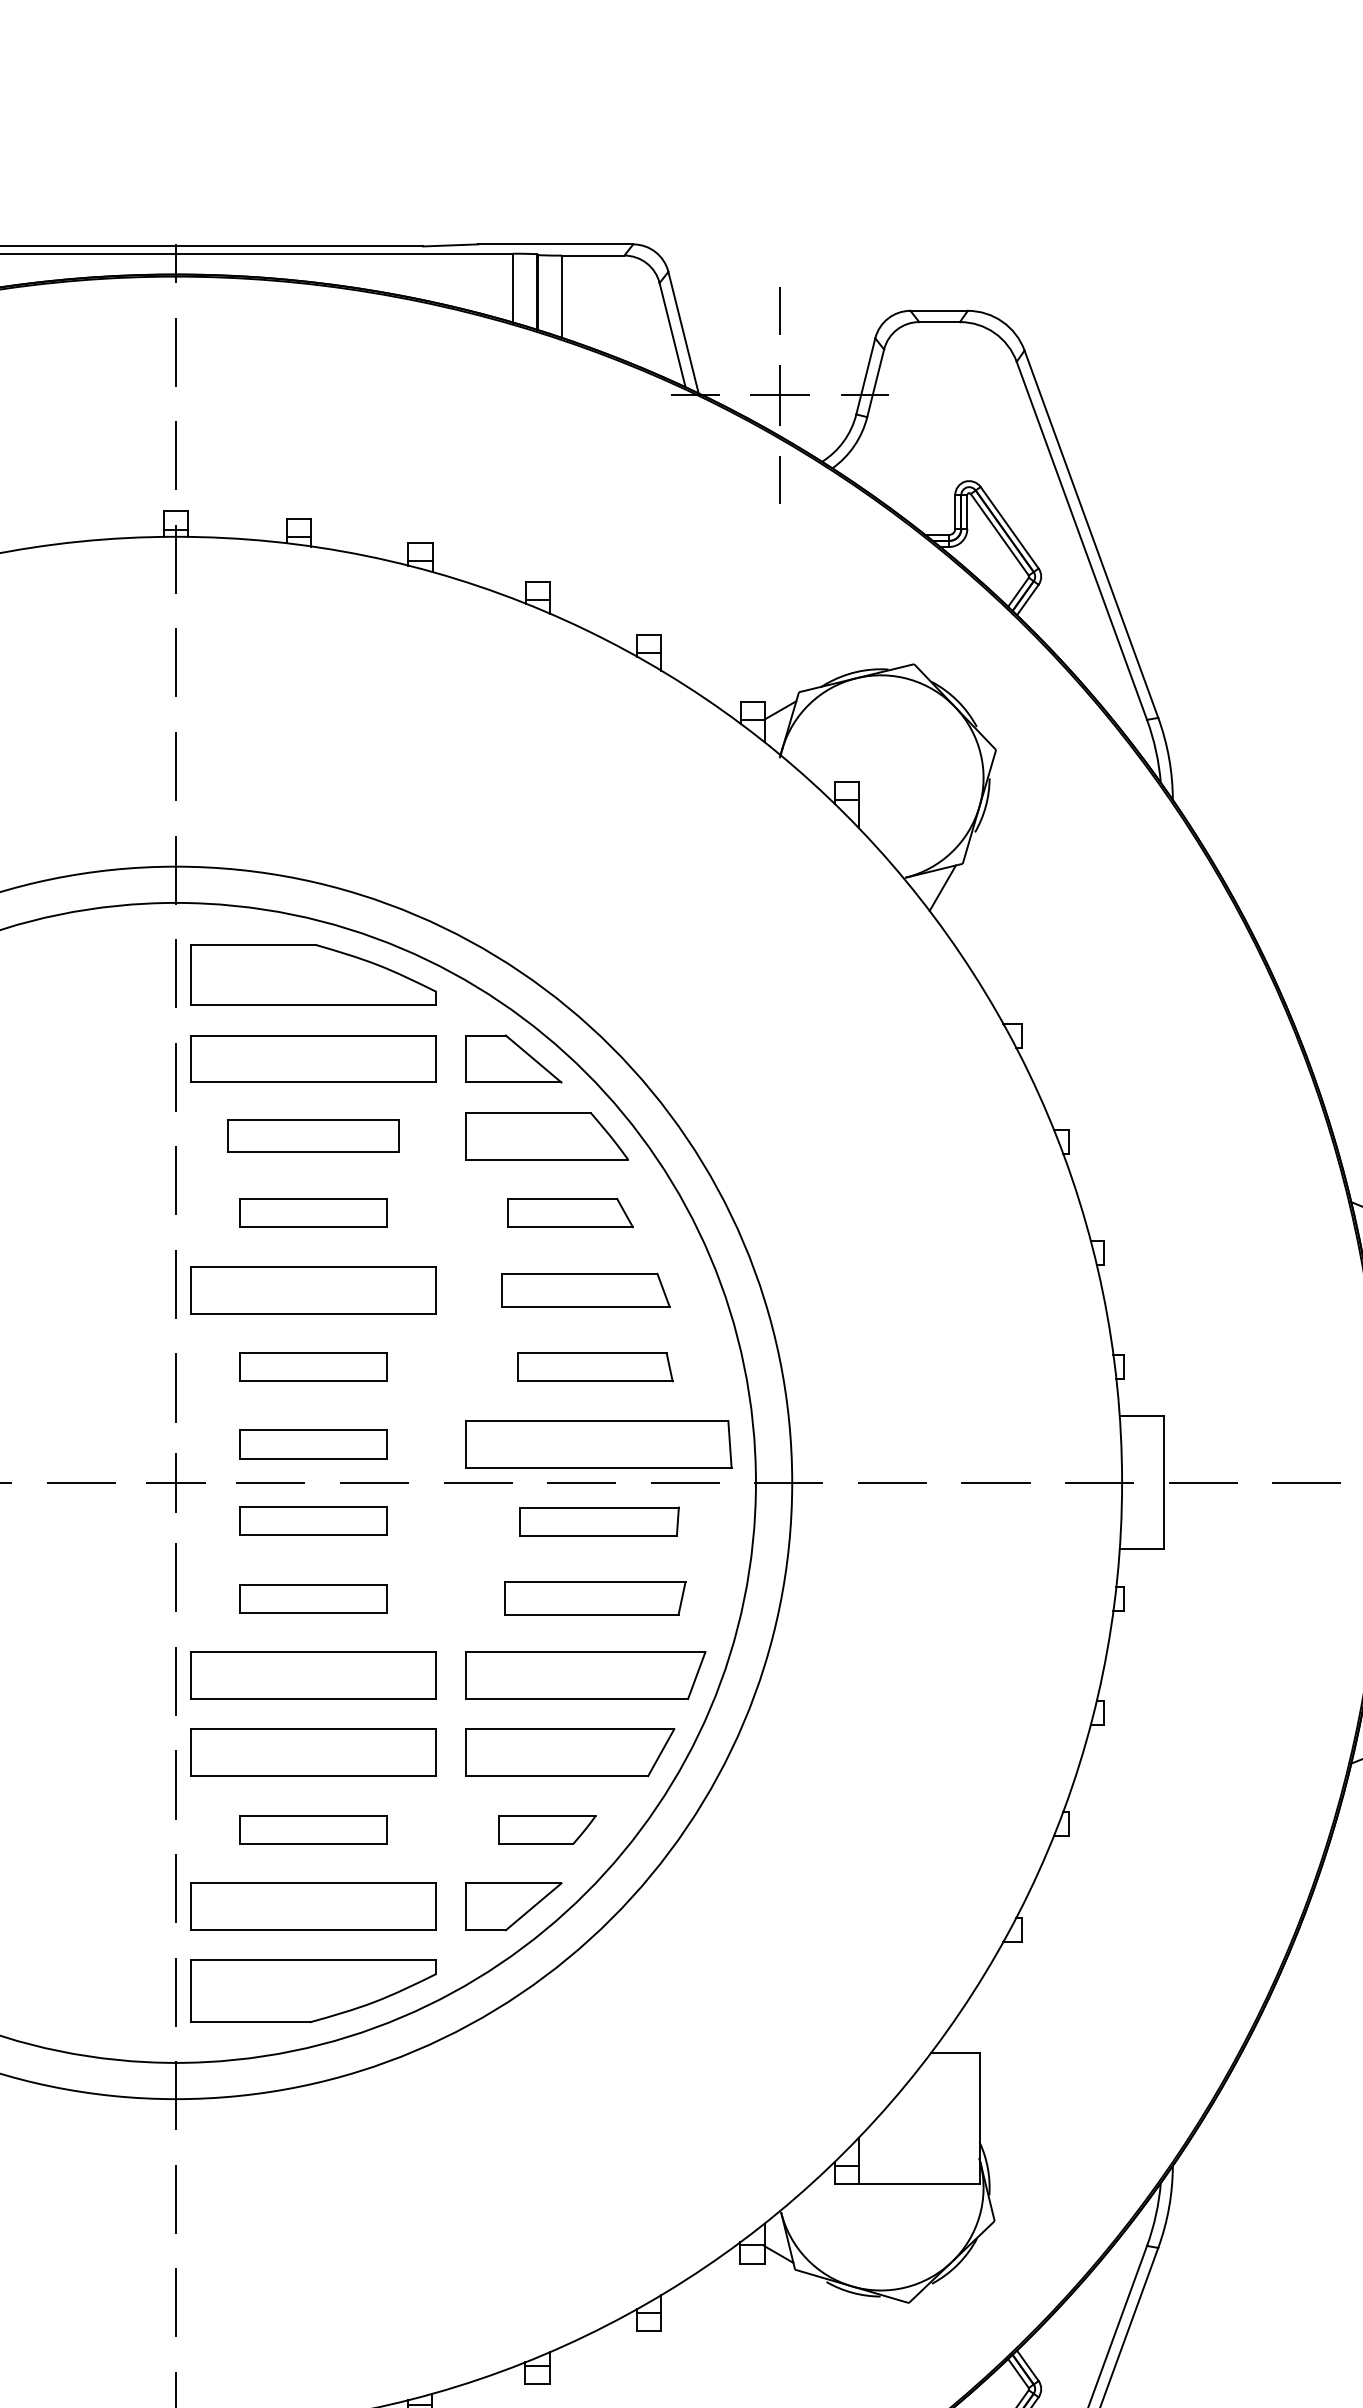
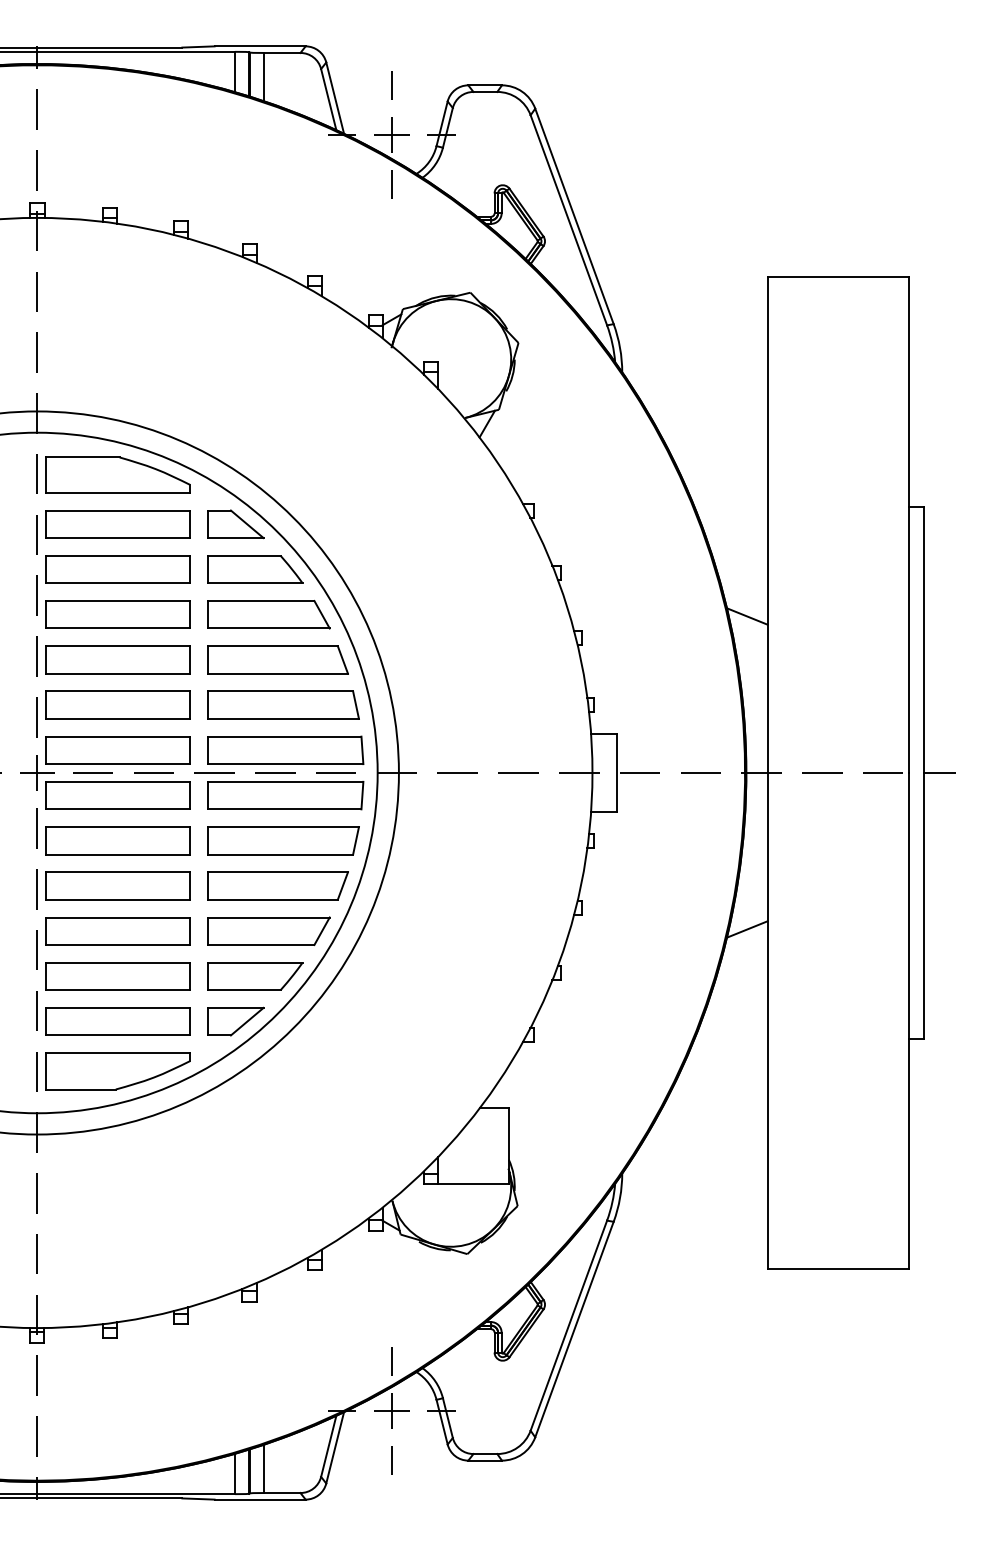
part: (312, 1136) -> (117, 569), size x1.43
part: (312, 1212) -> (117, 614), size x1.67
part: (569, 1212) -> (268, 614), size x1.67
part: (585, 1289) -> (277, 659), size x1.43
part: (312, 1366) -> (117, 704), size x1.67
part: (595, 1366) -> (283, 704), size x1.67
part: (312, 1444) -> (117, 750), size x1.67
part: (312, 1521) -> (117, 795), size x1.67
part: (598, 1521) -> (285, 795), size x1.67
part: (312, 1597) -> (117, 840), size x1.67
part: (595, 1597) -> (283, 840), size x1.43
part: (312, 1829) -> (117, 976), size x1.67
part: (547, 1829) -> (255, 976), size x1.67

